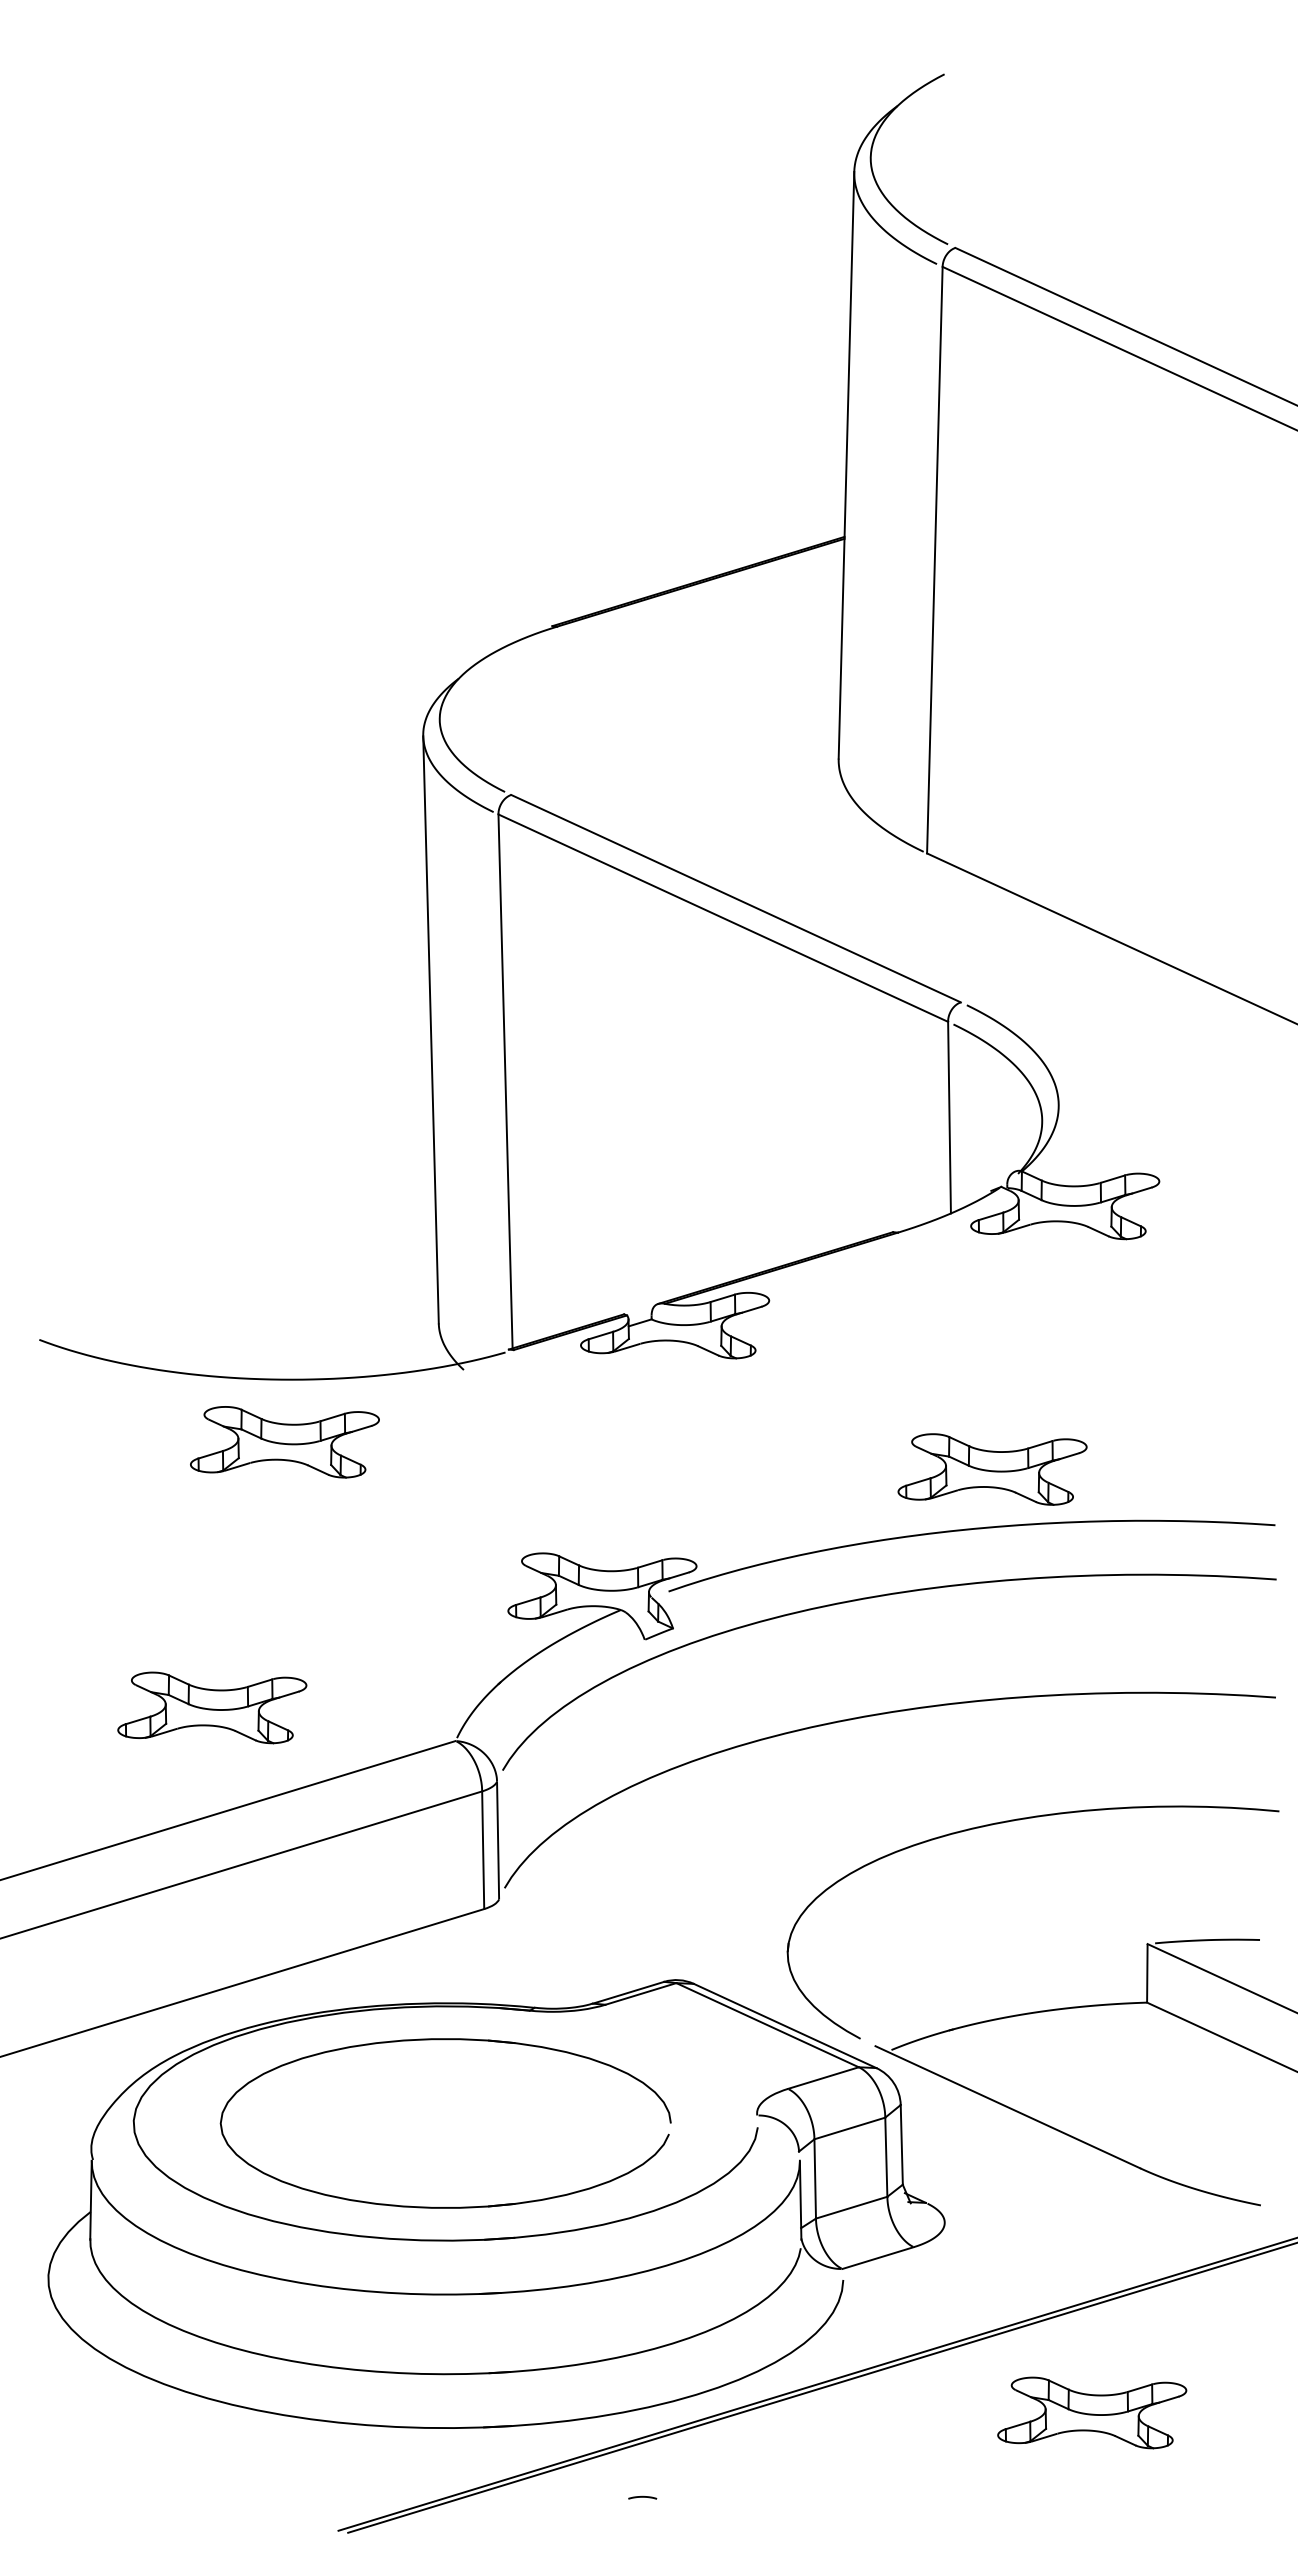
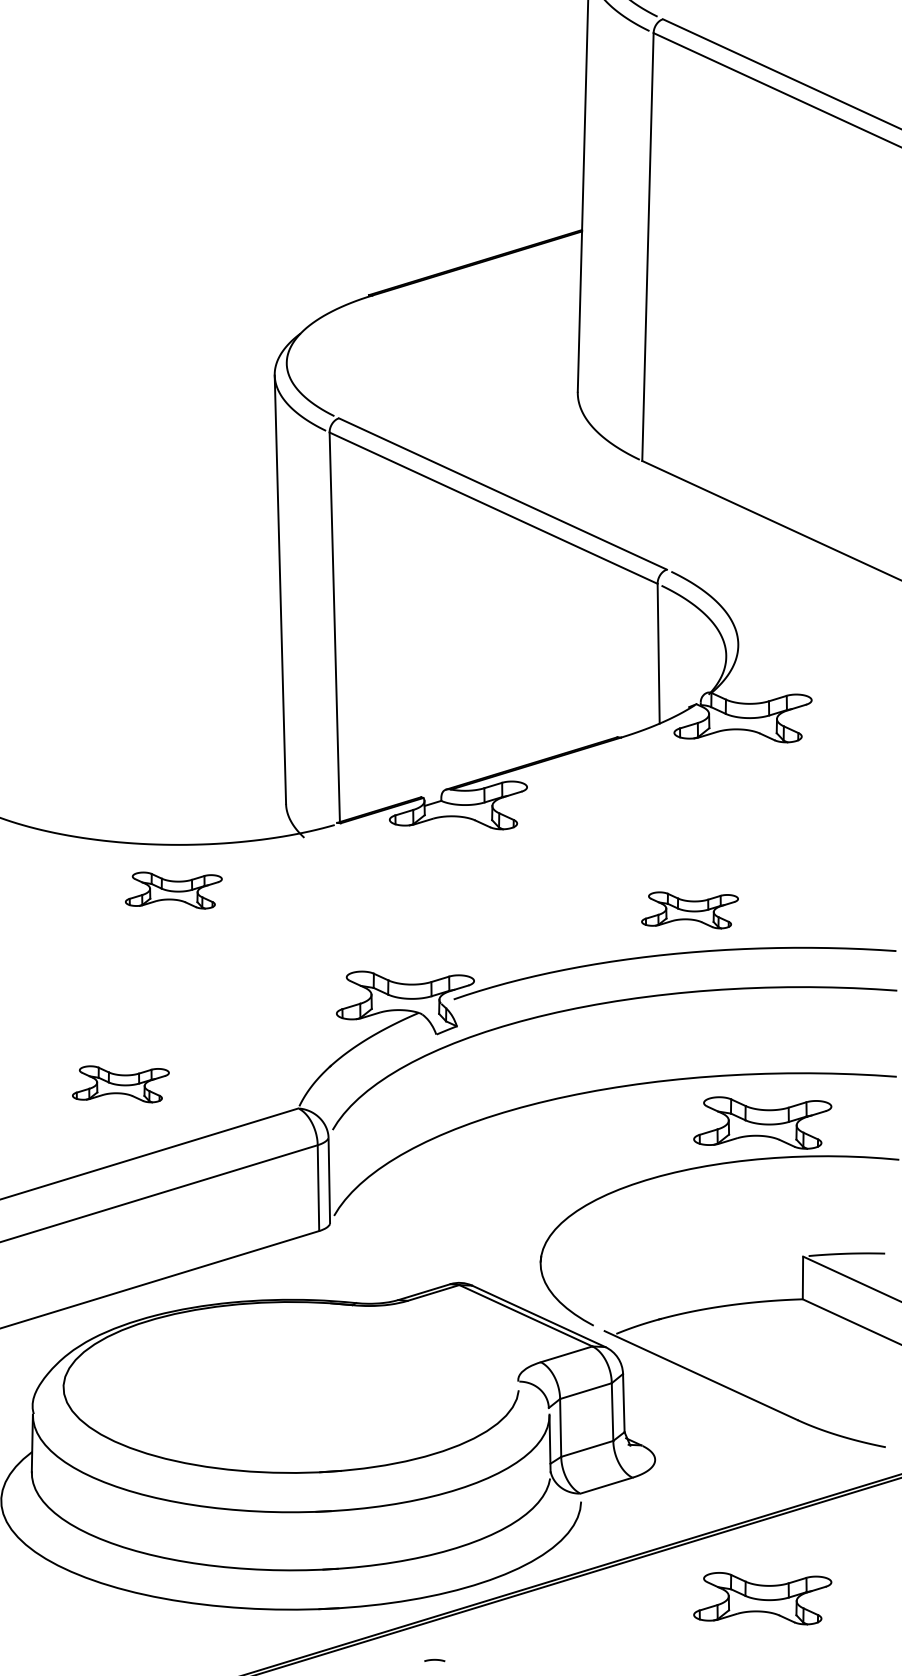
part: (284, 1442) -> (173, 890), size x0.7
part: (992, 1469) -> (690, 910), size x0.7
part: (212, 1707) -> (120, 1084), size x0.7
part: (1092, 1760) -> (762, 1122), added
part: (445, 2040) -> (290, 1326), removed

